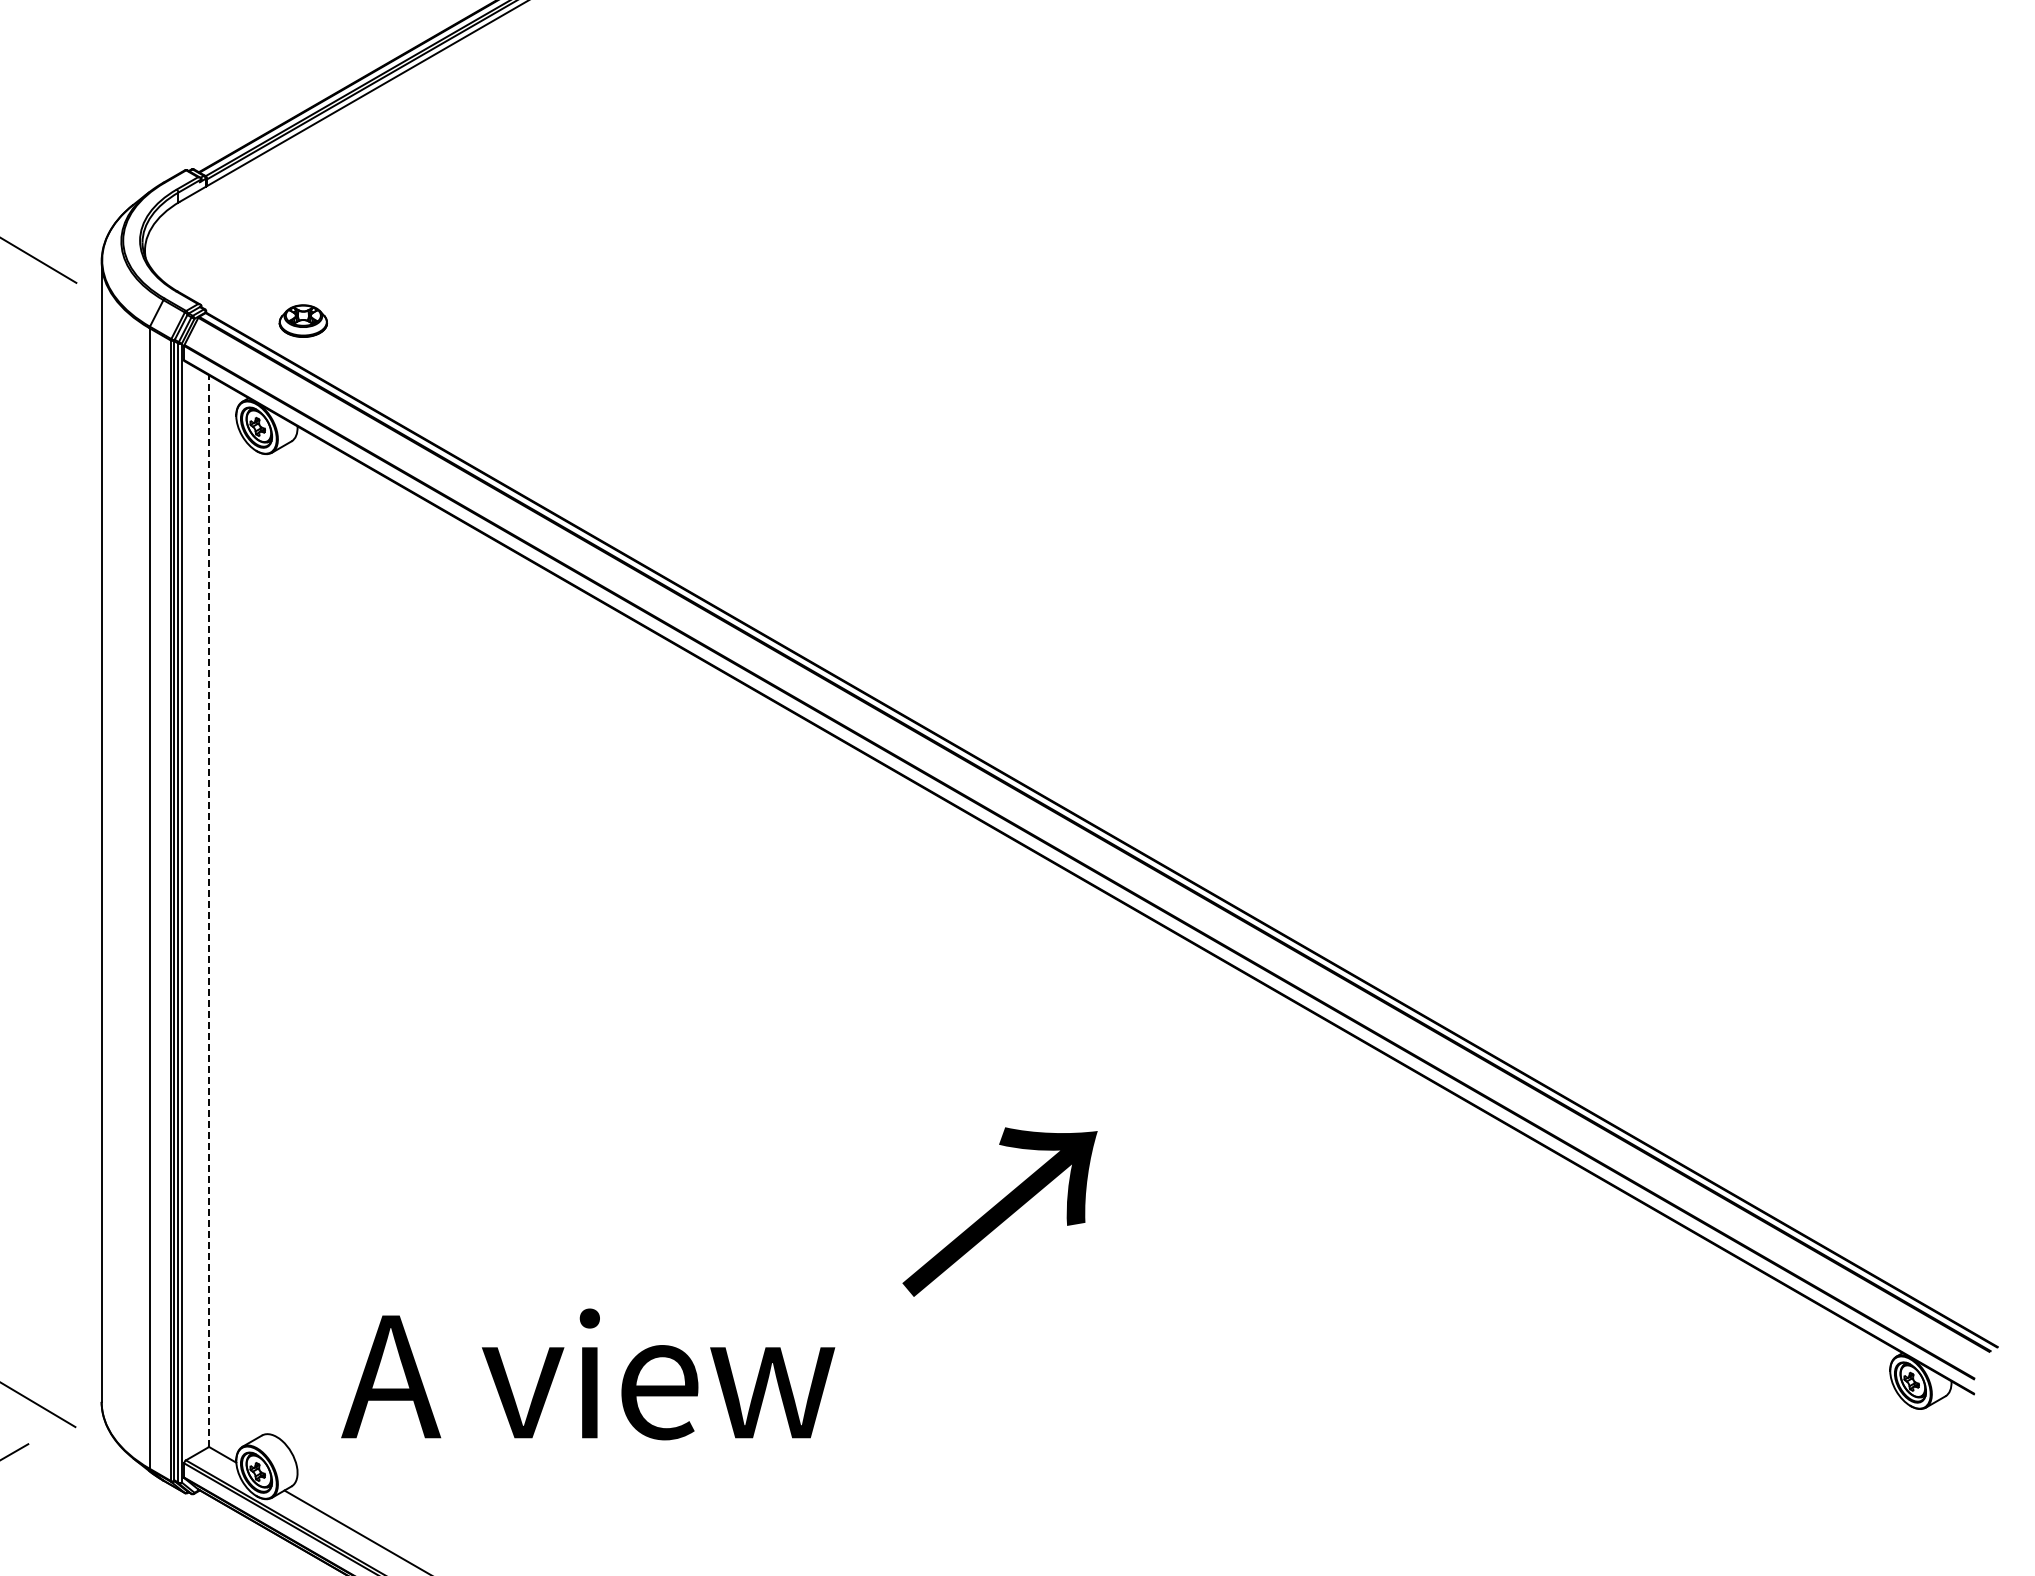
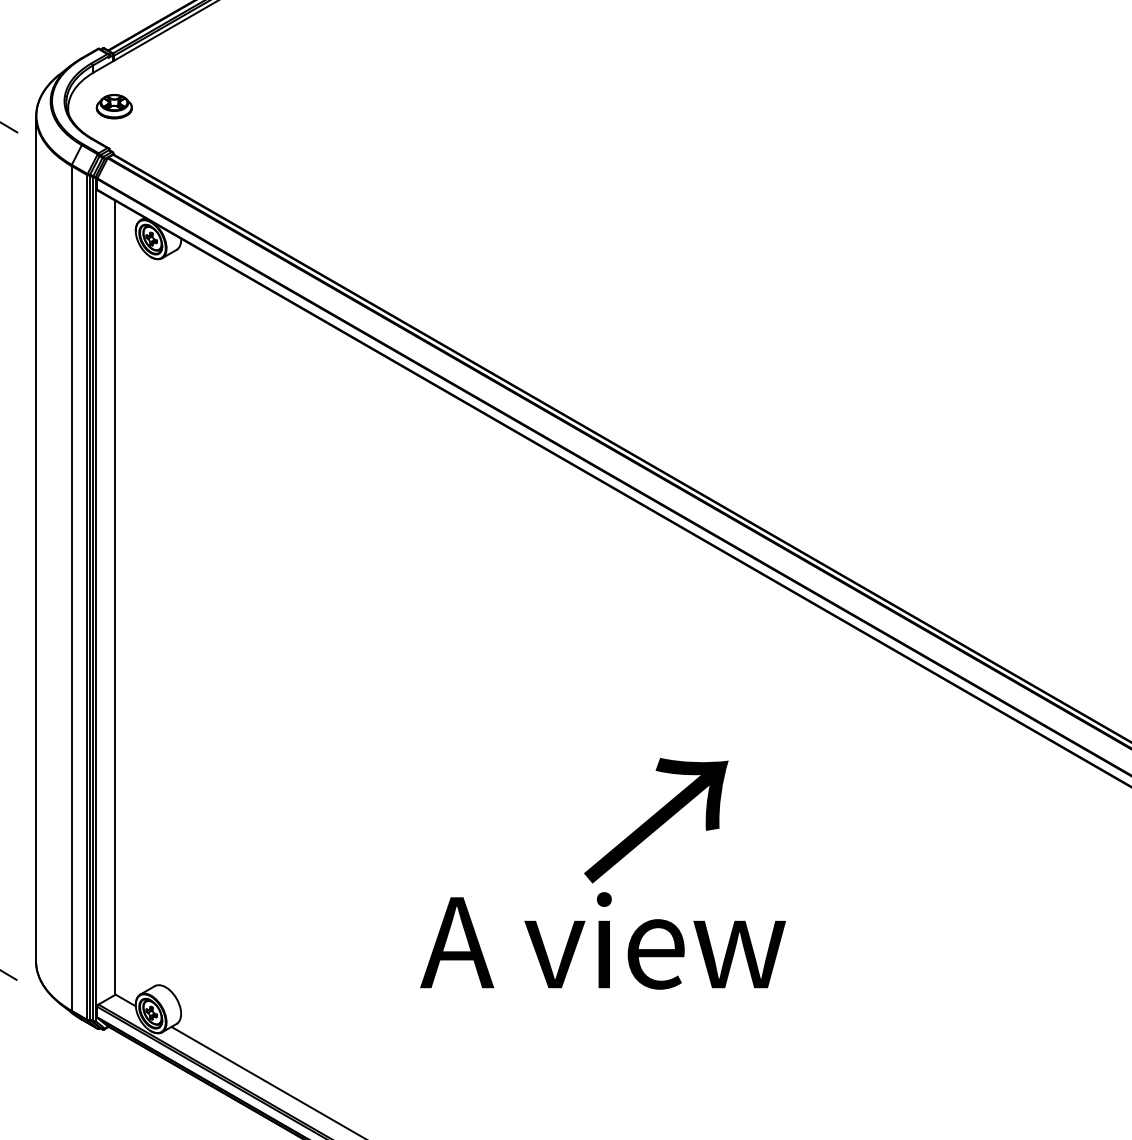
part: (302, 320) -> (113, 106), moved
line: (208, 911) -> (115, 598), dashed -> solid
text: (999, 1211) -> (655, 820), moved
text: (588, 1374) -> (603, 940), moved

